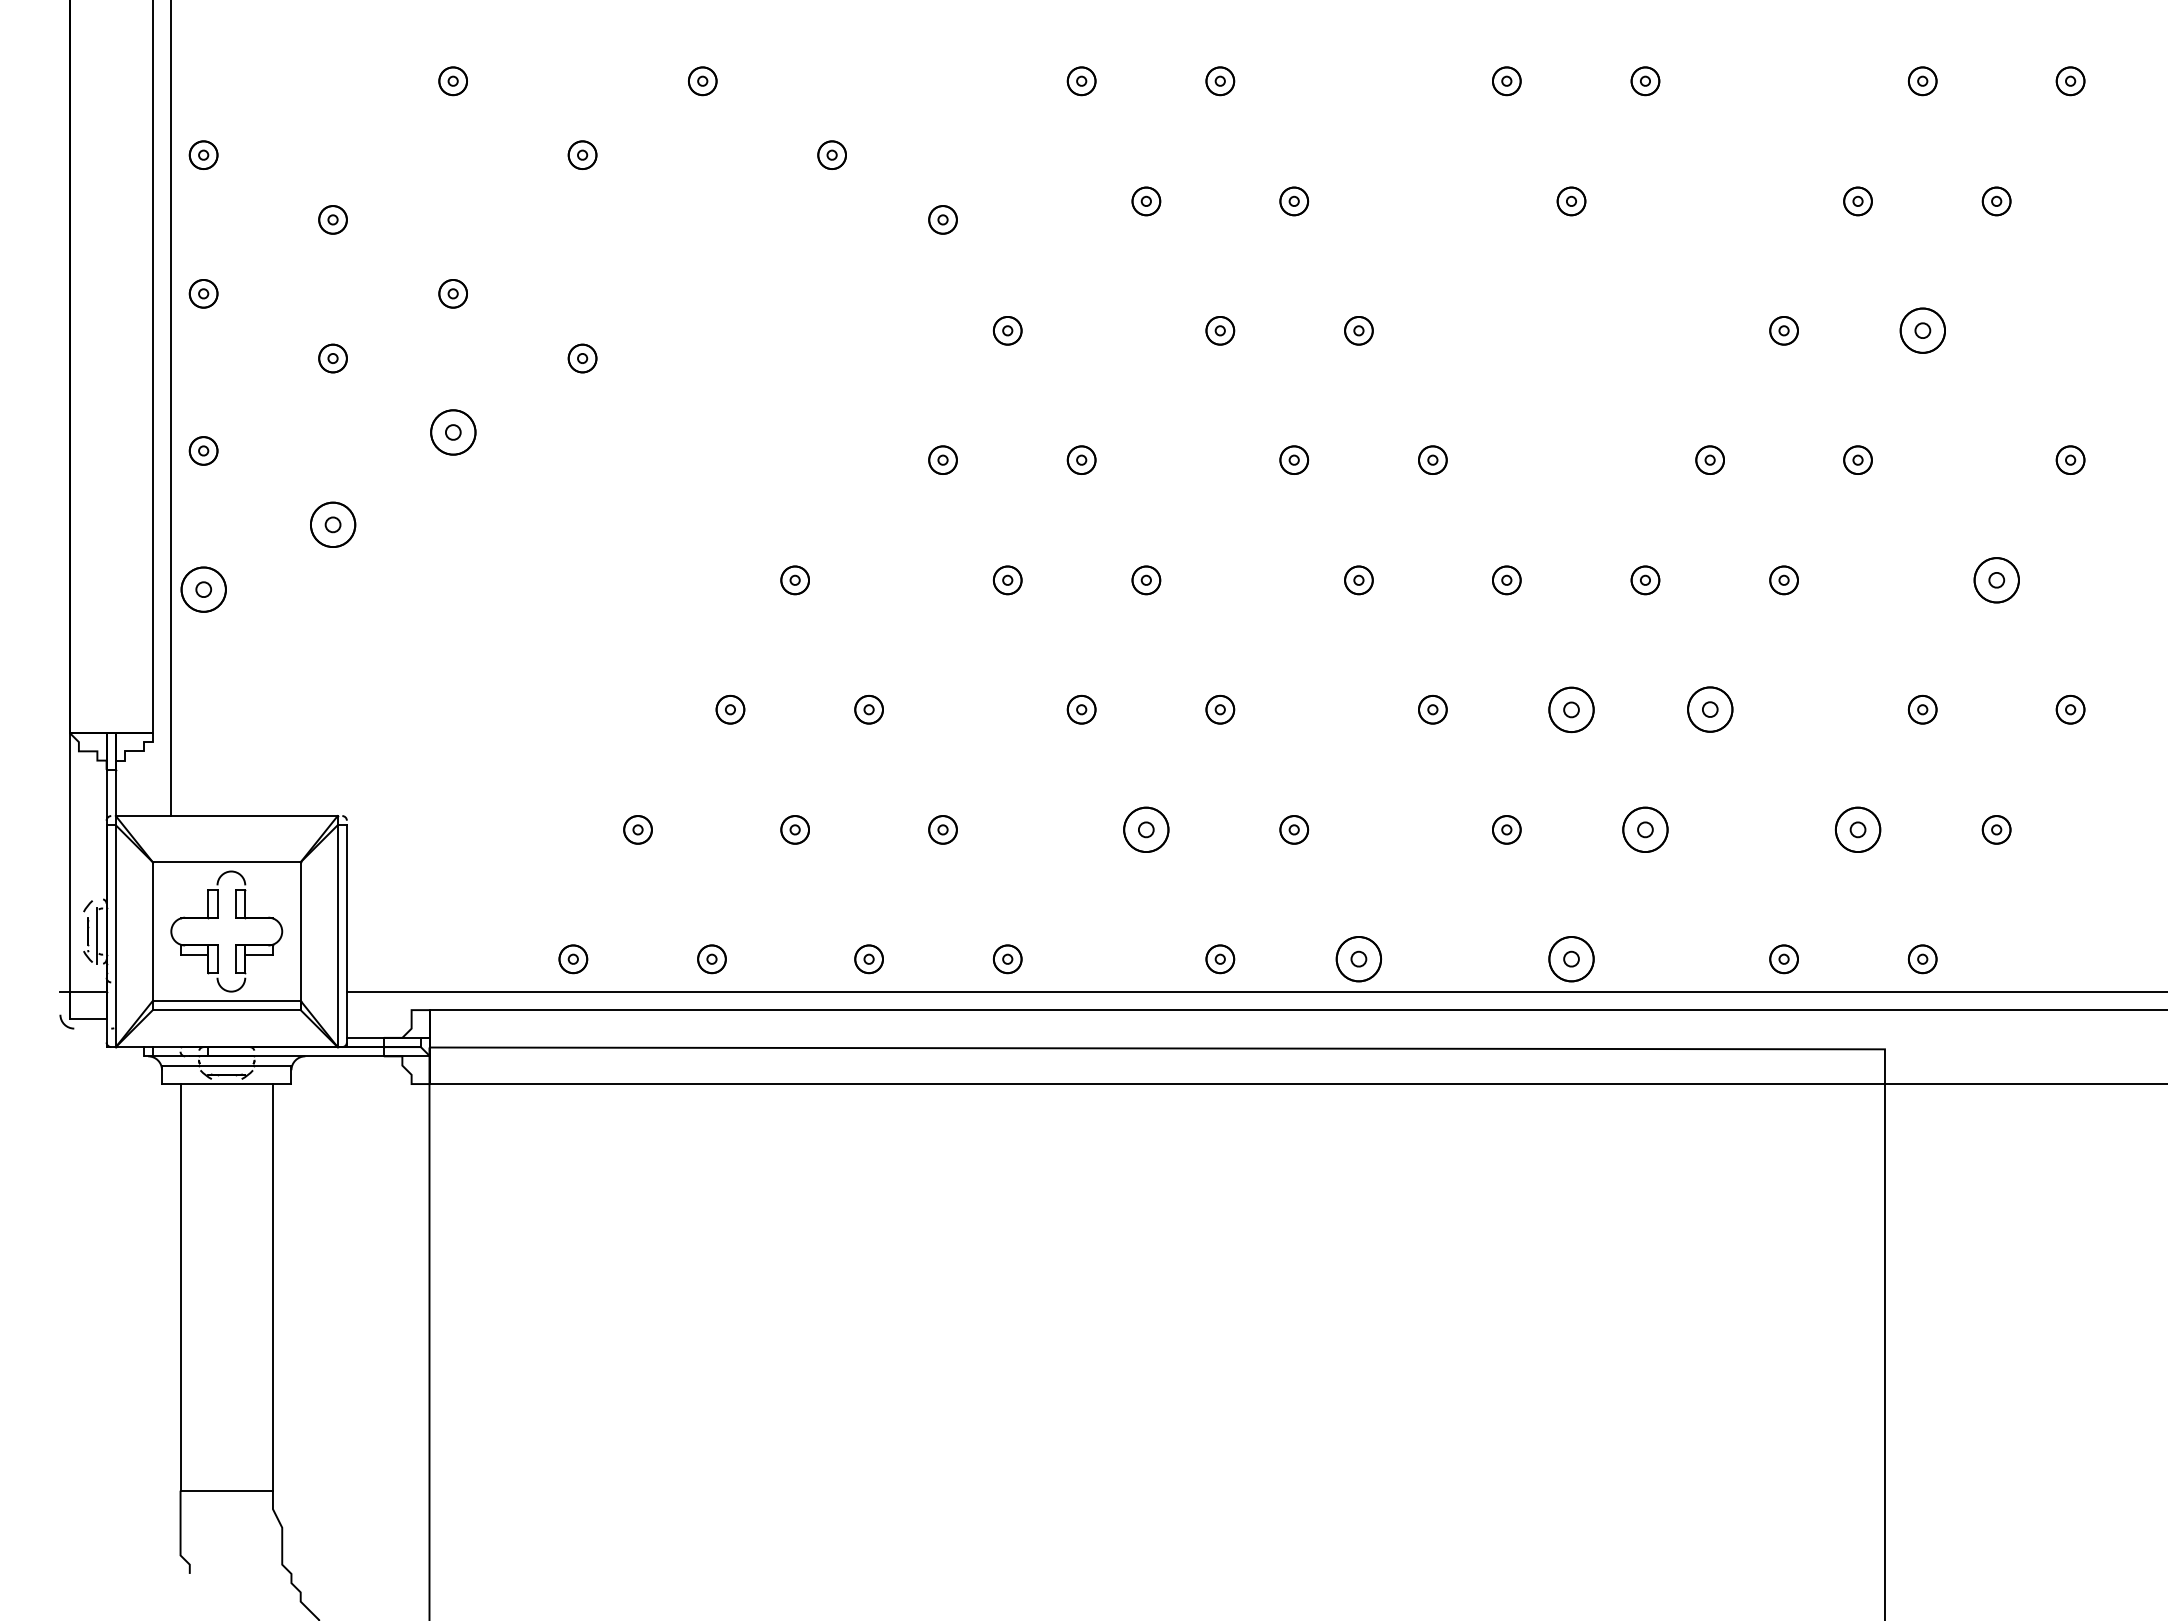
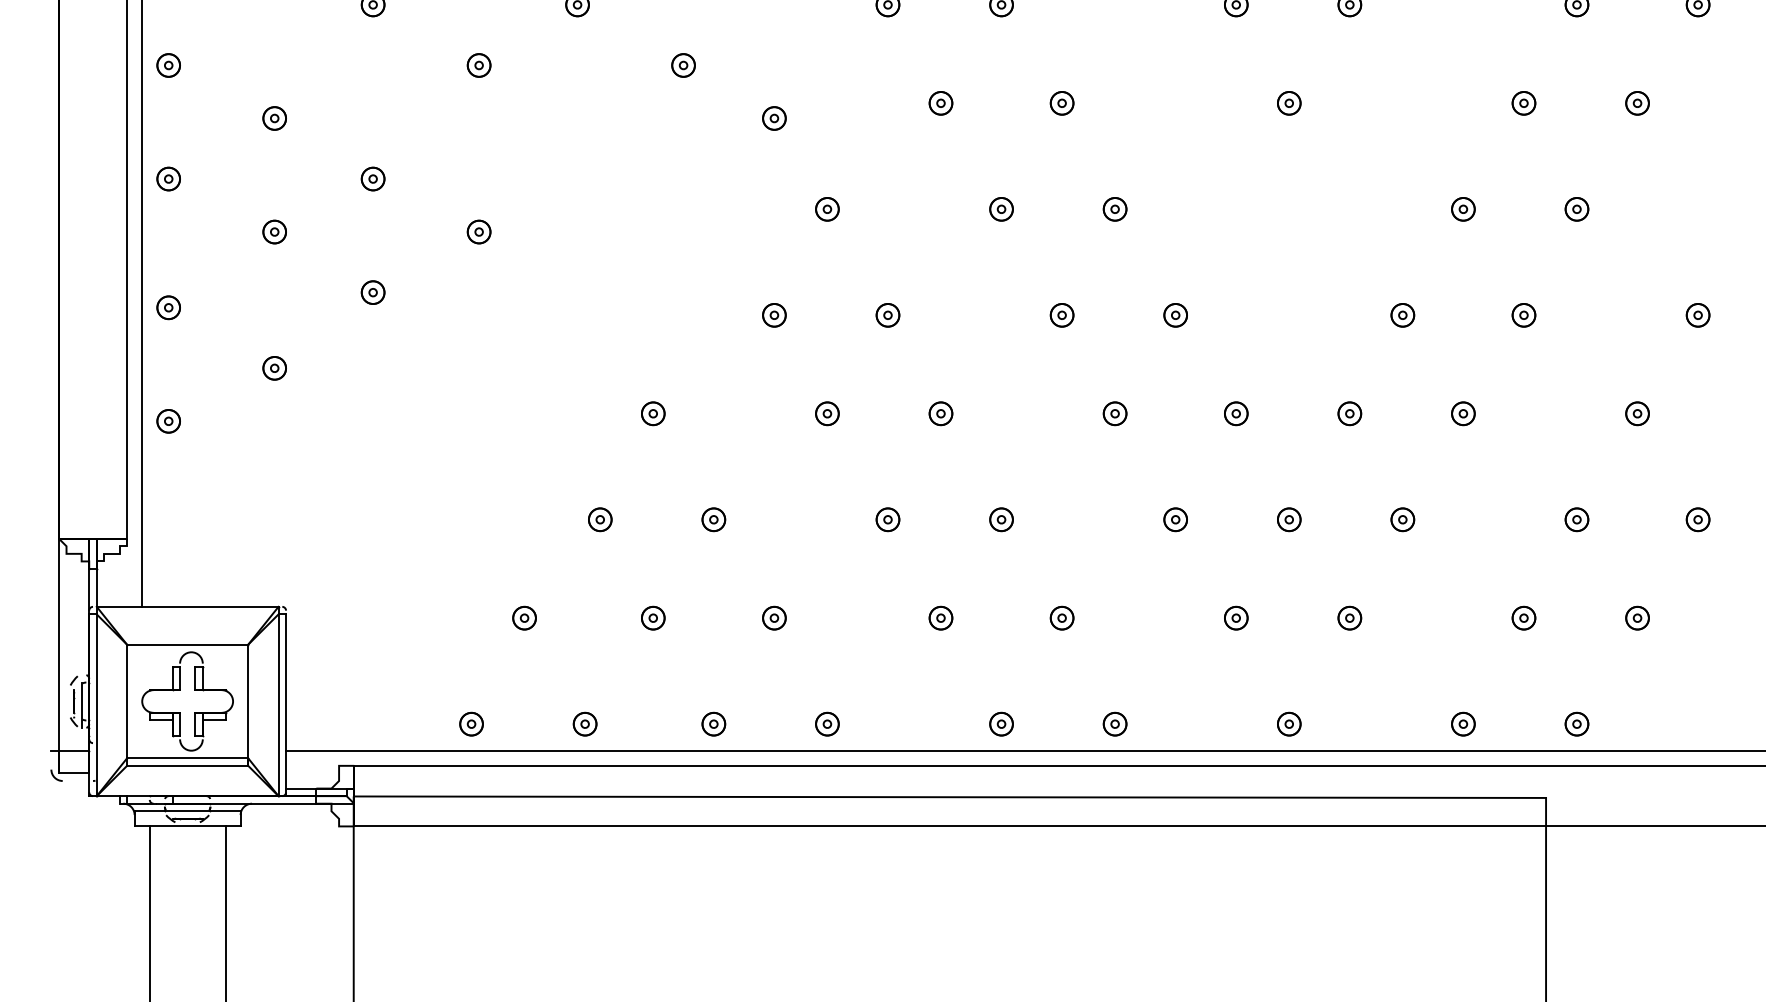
part: (1922, 330) -> (1576, 209), size x0.62
part: (452, 432) -> (372, 292), size x0.62
part: (332, 524) -> (274, 368), size x0.62
part: (1996, 580) -> (1637, 413), size x0.62
part: (203, 589) -> (168, 421), size x0.62
part: (1571, 709) -> (1289, 519), size x0.62
part: (1709, 709) -> (1402, 519), size x0.62
part: (1146, 829) -> (941, 617), size x0.62
part: (1645, 829) -> (1349, 617), size x0.62
part: (1857, 829) -> (1523, 617), size x0.62
part: (1358, 959) -> (1114, 724), size x0.62
part: (1571, 959) -> (1289, 724), size x0.62

